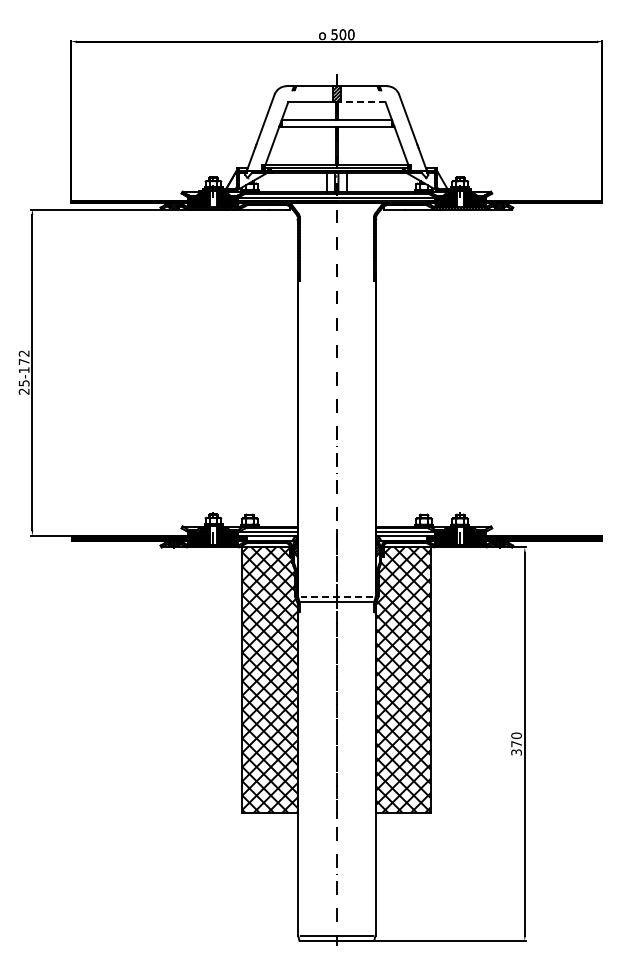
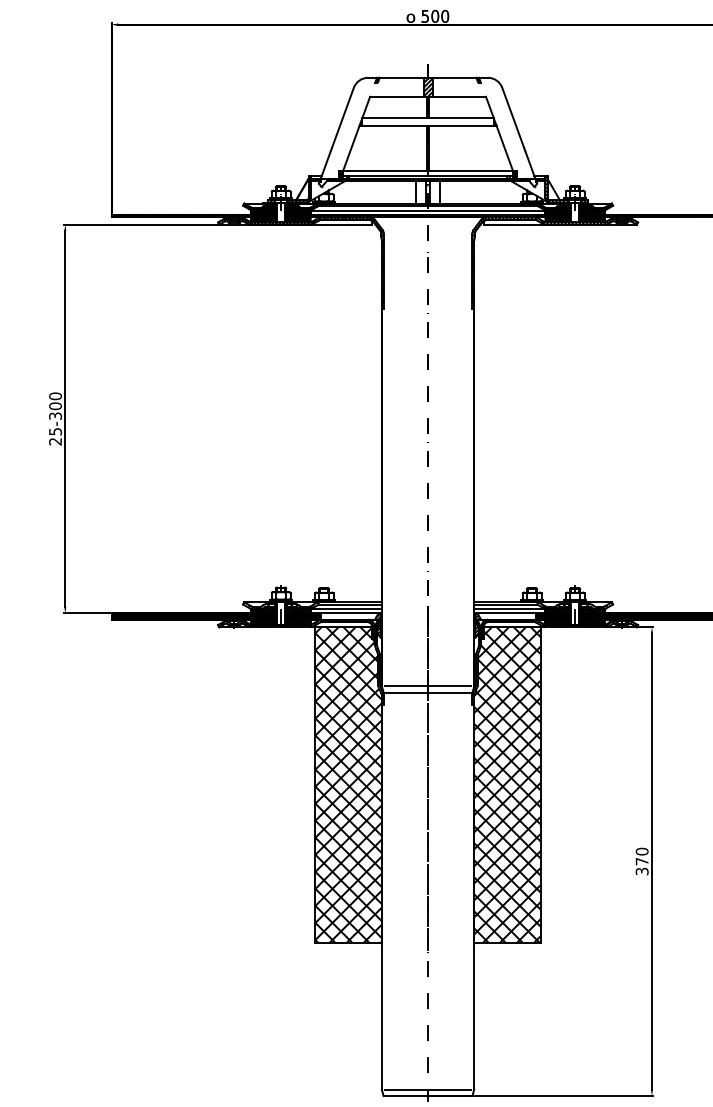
line: (362, 102) -> (458, 97), dashed -> solid
text: (23, 361) -> (54, 405), 25-172 -> 25-300
line: (336, 596) -> (427, 685), dashed -> solid

